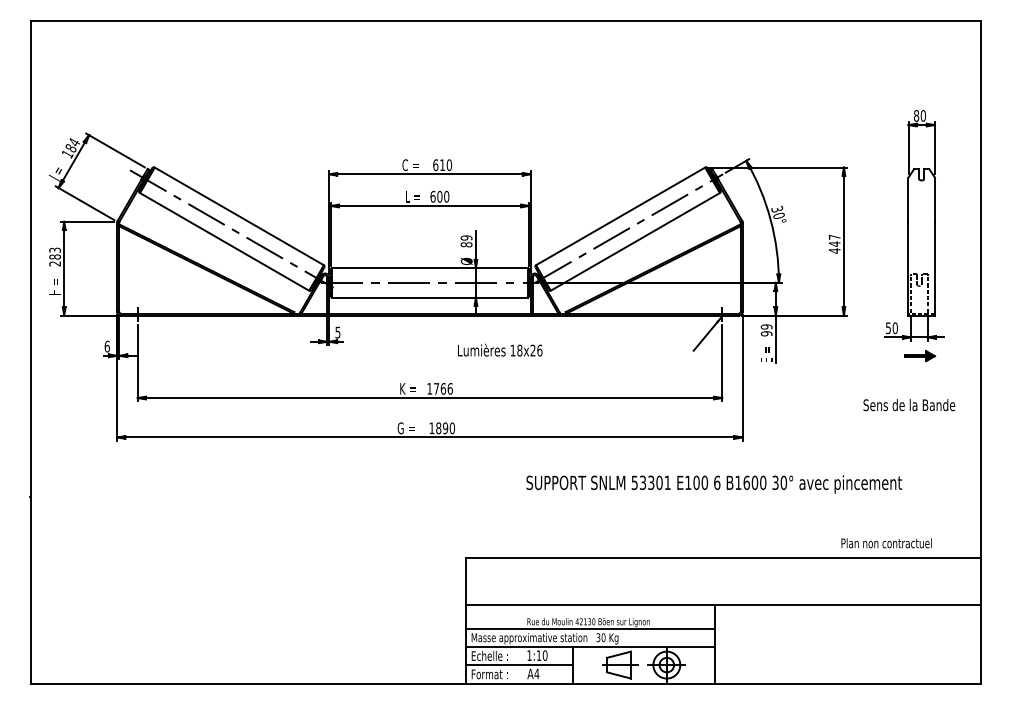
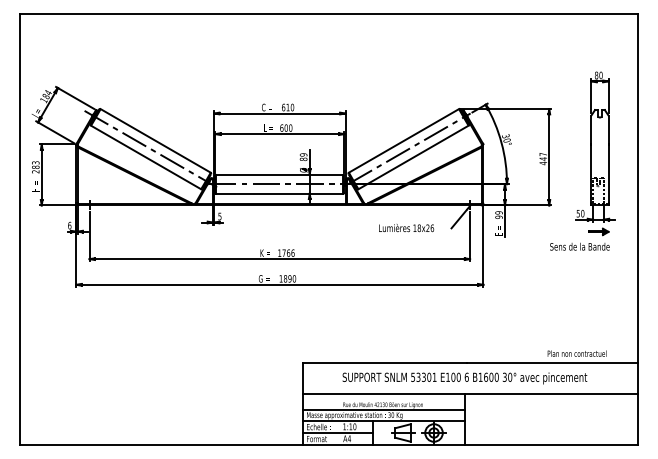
text: (500, 350) -> (406, 228), moved
text: (908, 404) -> (579, 246), moved
text: (713, 484) -> (464, 378), moved

